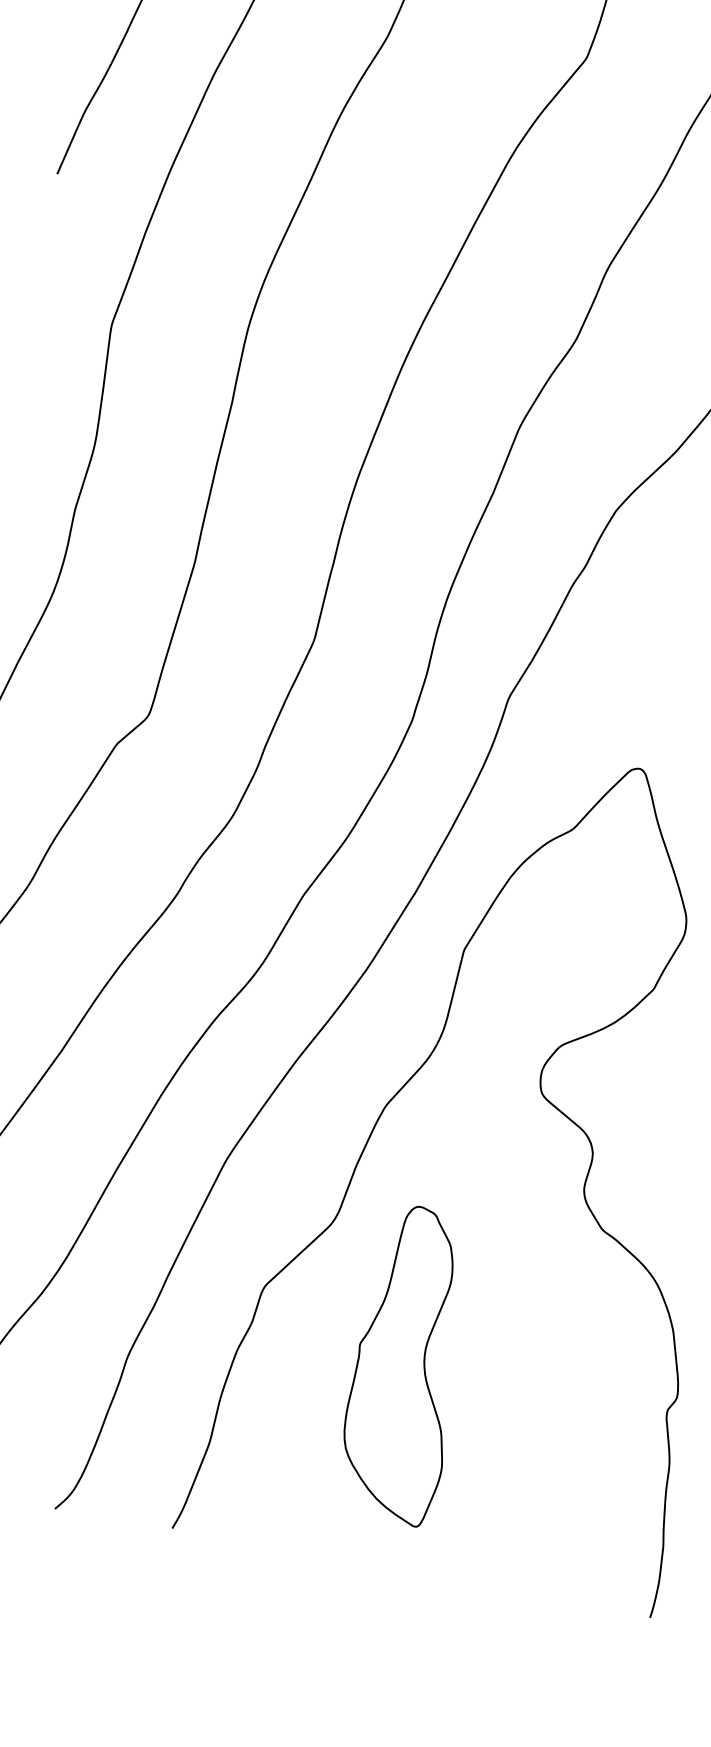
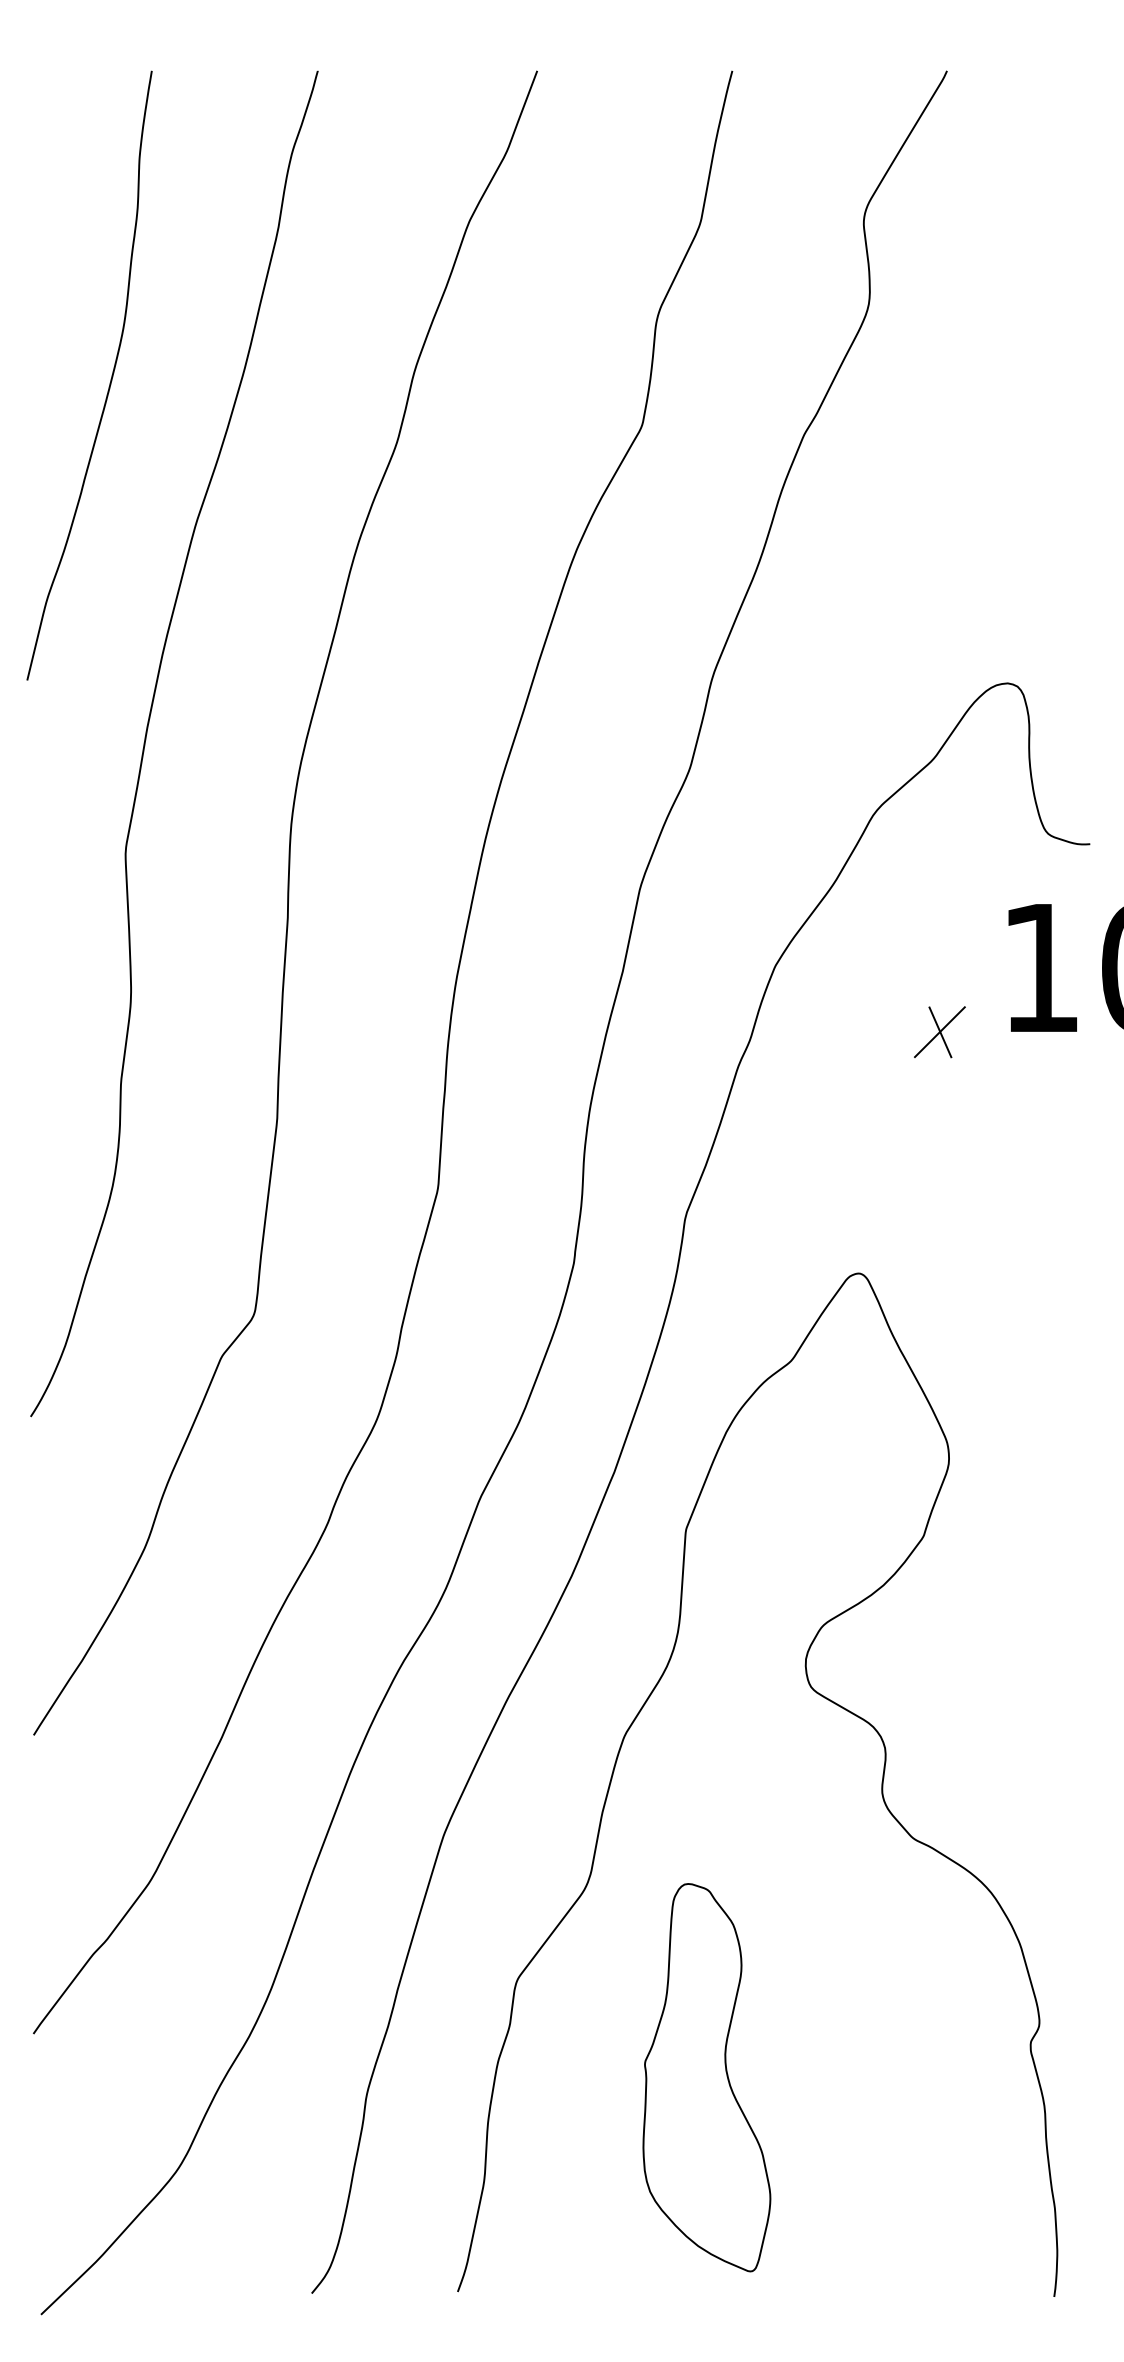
part: (407, 1364) -> (706, 2077), moved

